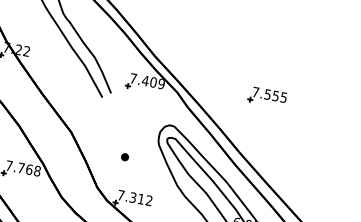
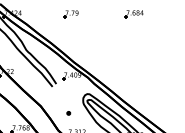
part: (267, 98) -> (131, 72), removed

